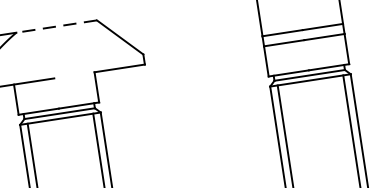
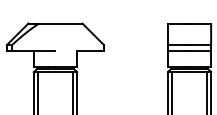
line: (55, 26) -> (60, 23), dashed -> solid

